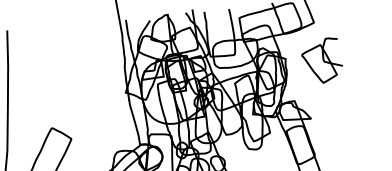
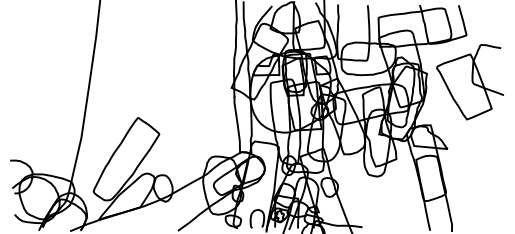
part: (322, 61) -> (470, 82), size x1.43

